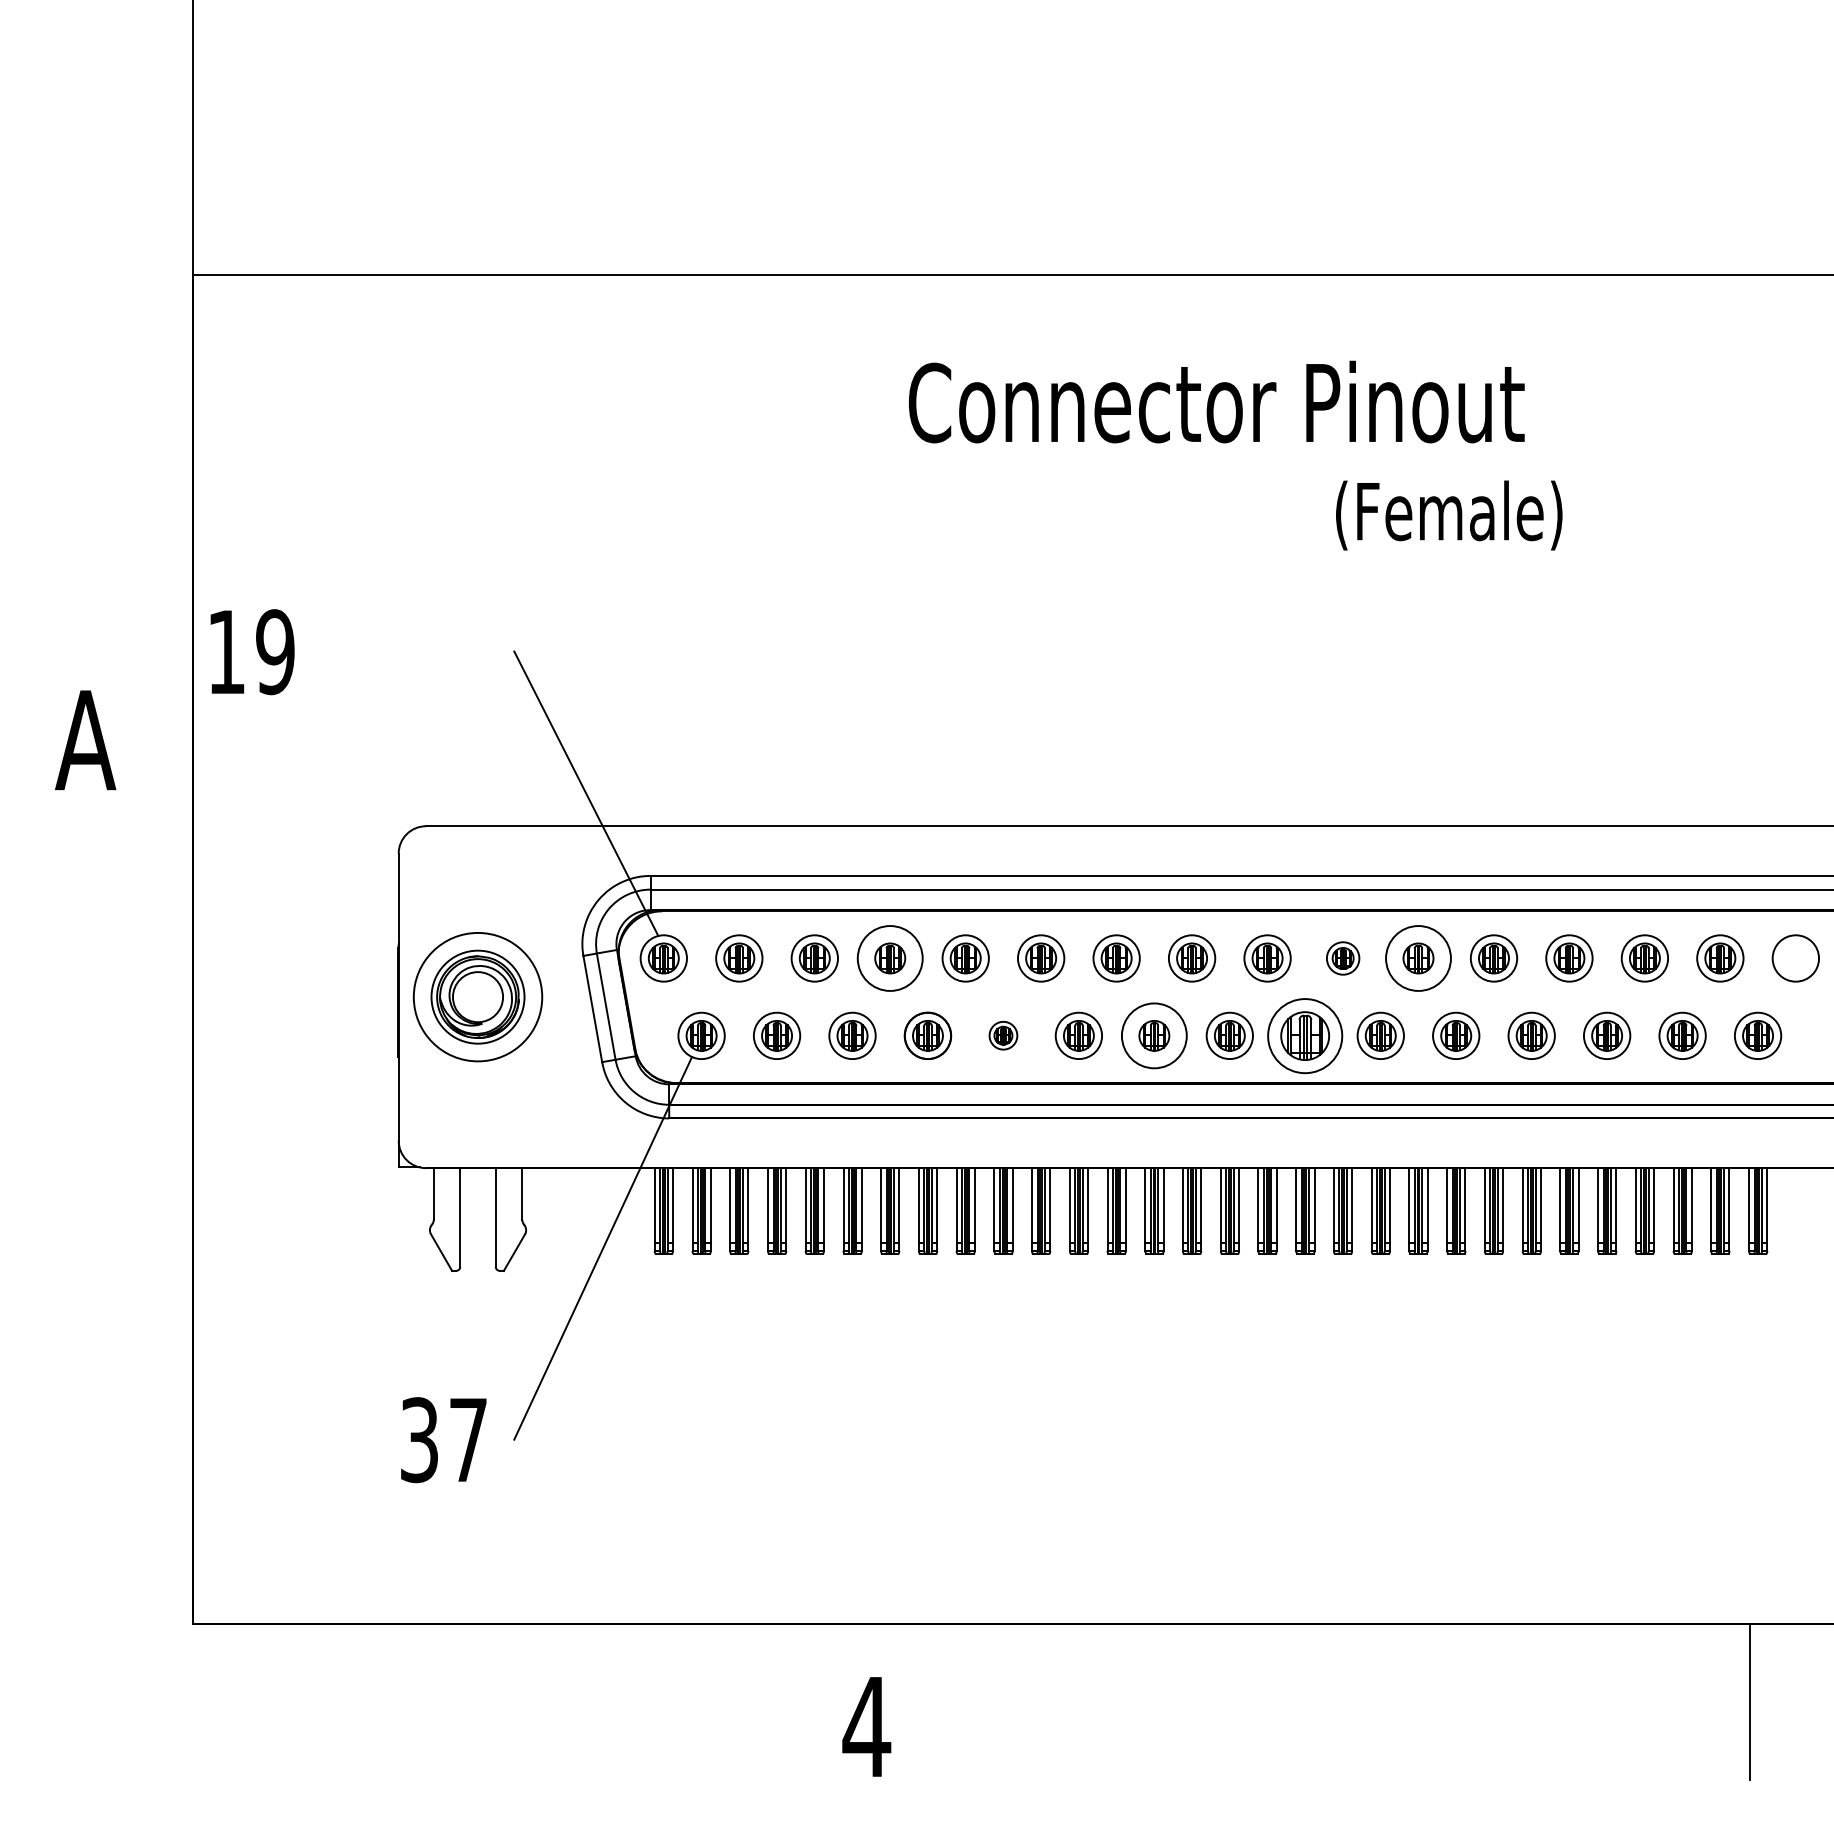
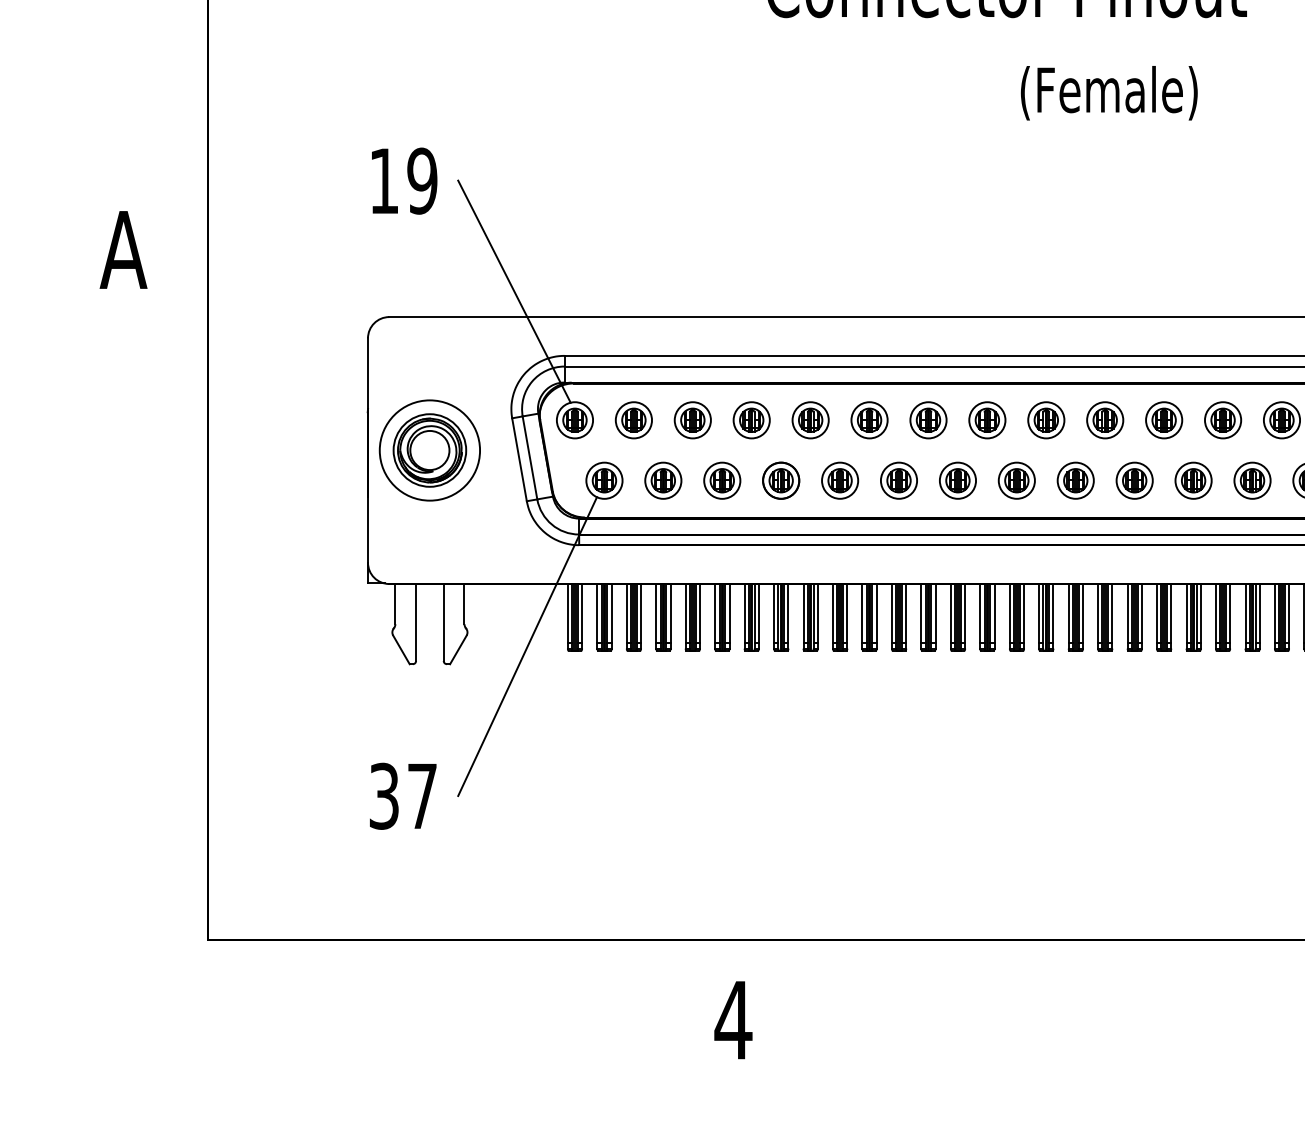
text: (1449, 515) -> (1109, 93), moved
text: (252, 652) -> (404, 181), moved
circle: (890, 958) -> (751, 420), size x0.71
part: (1343, 958) -> (1105, 420), size x1.43
circle: (1418, 958) -> (1164, 420), size x0.71
part: (1003, 1035) -> (840, 480), size x1.67
circle: (1154, 1035) -> (958, 480), size x0.71
part: (1305, 1035) -> (1075, 480), size x0.62

